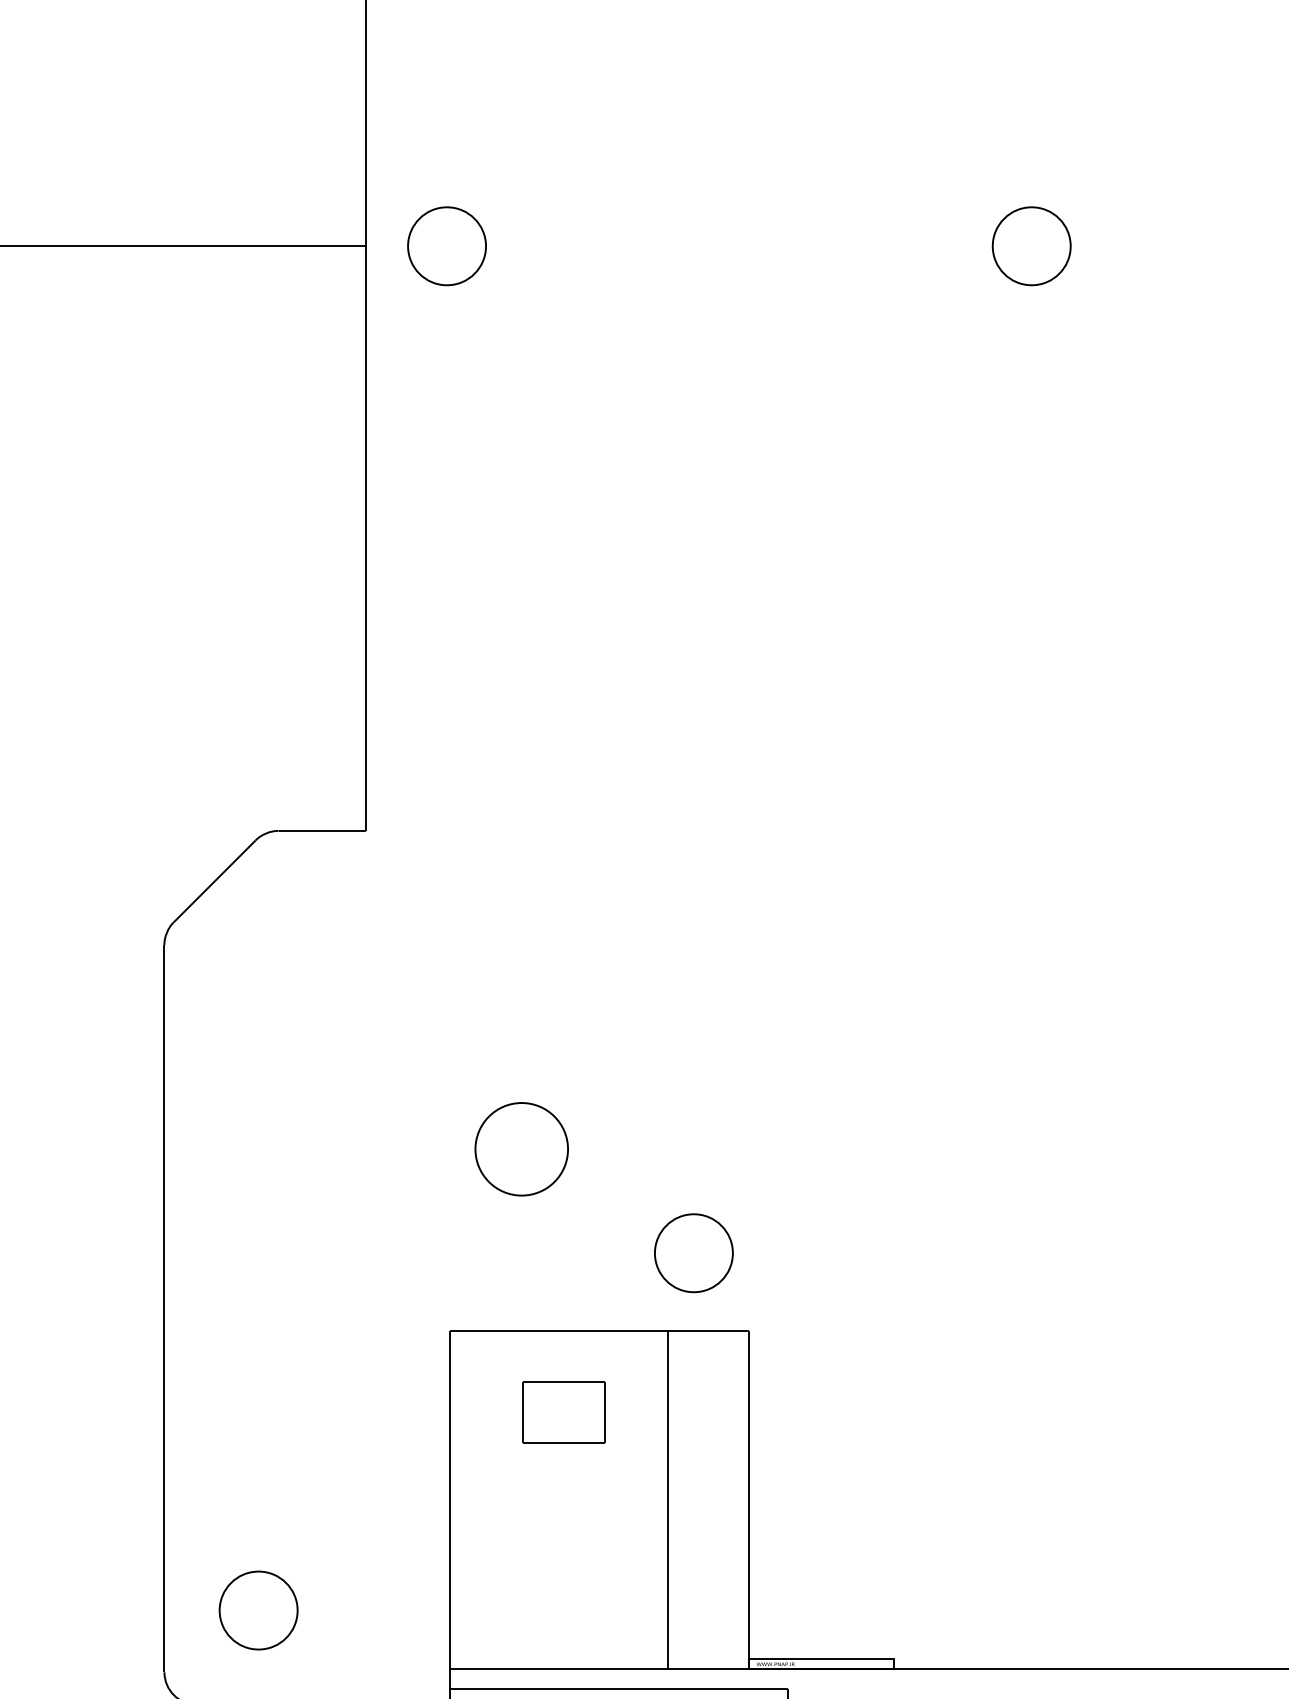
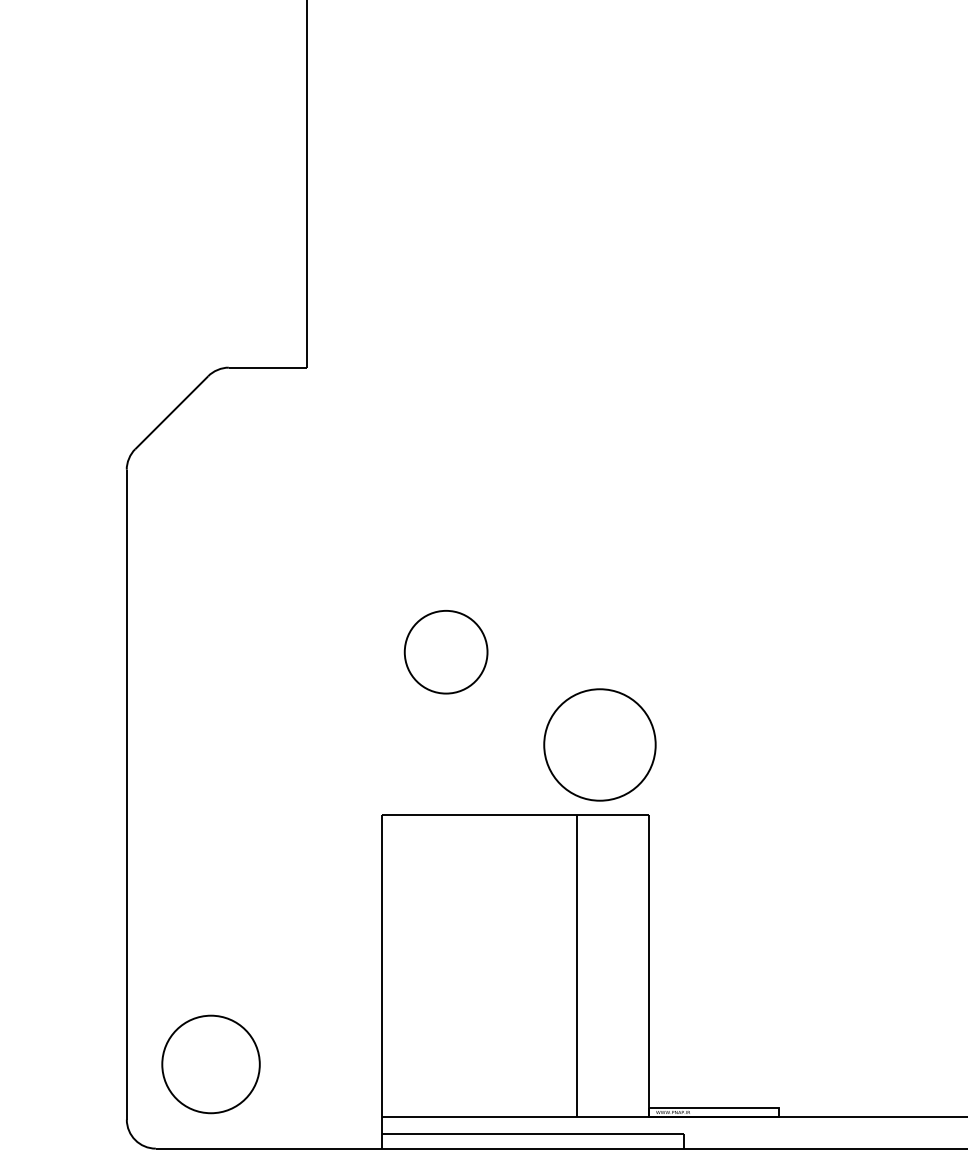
part: (693, 1253) -> (599, 745), size x1.6
part: (563, 1412) -> (483, 887), removed
part: (258, 1610) -> (210, 1064), size x1.4

